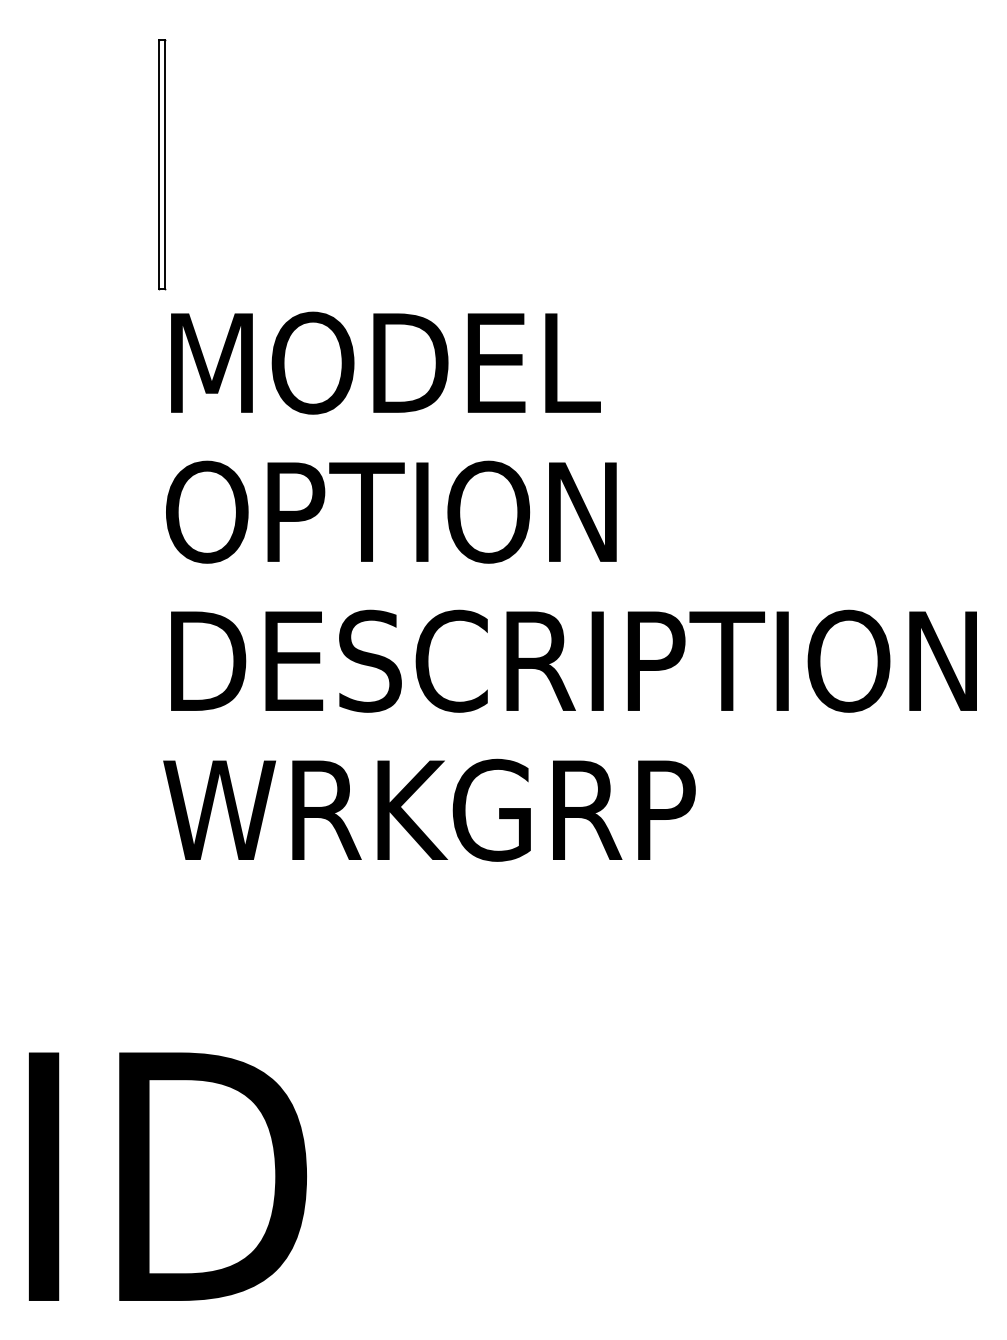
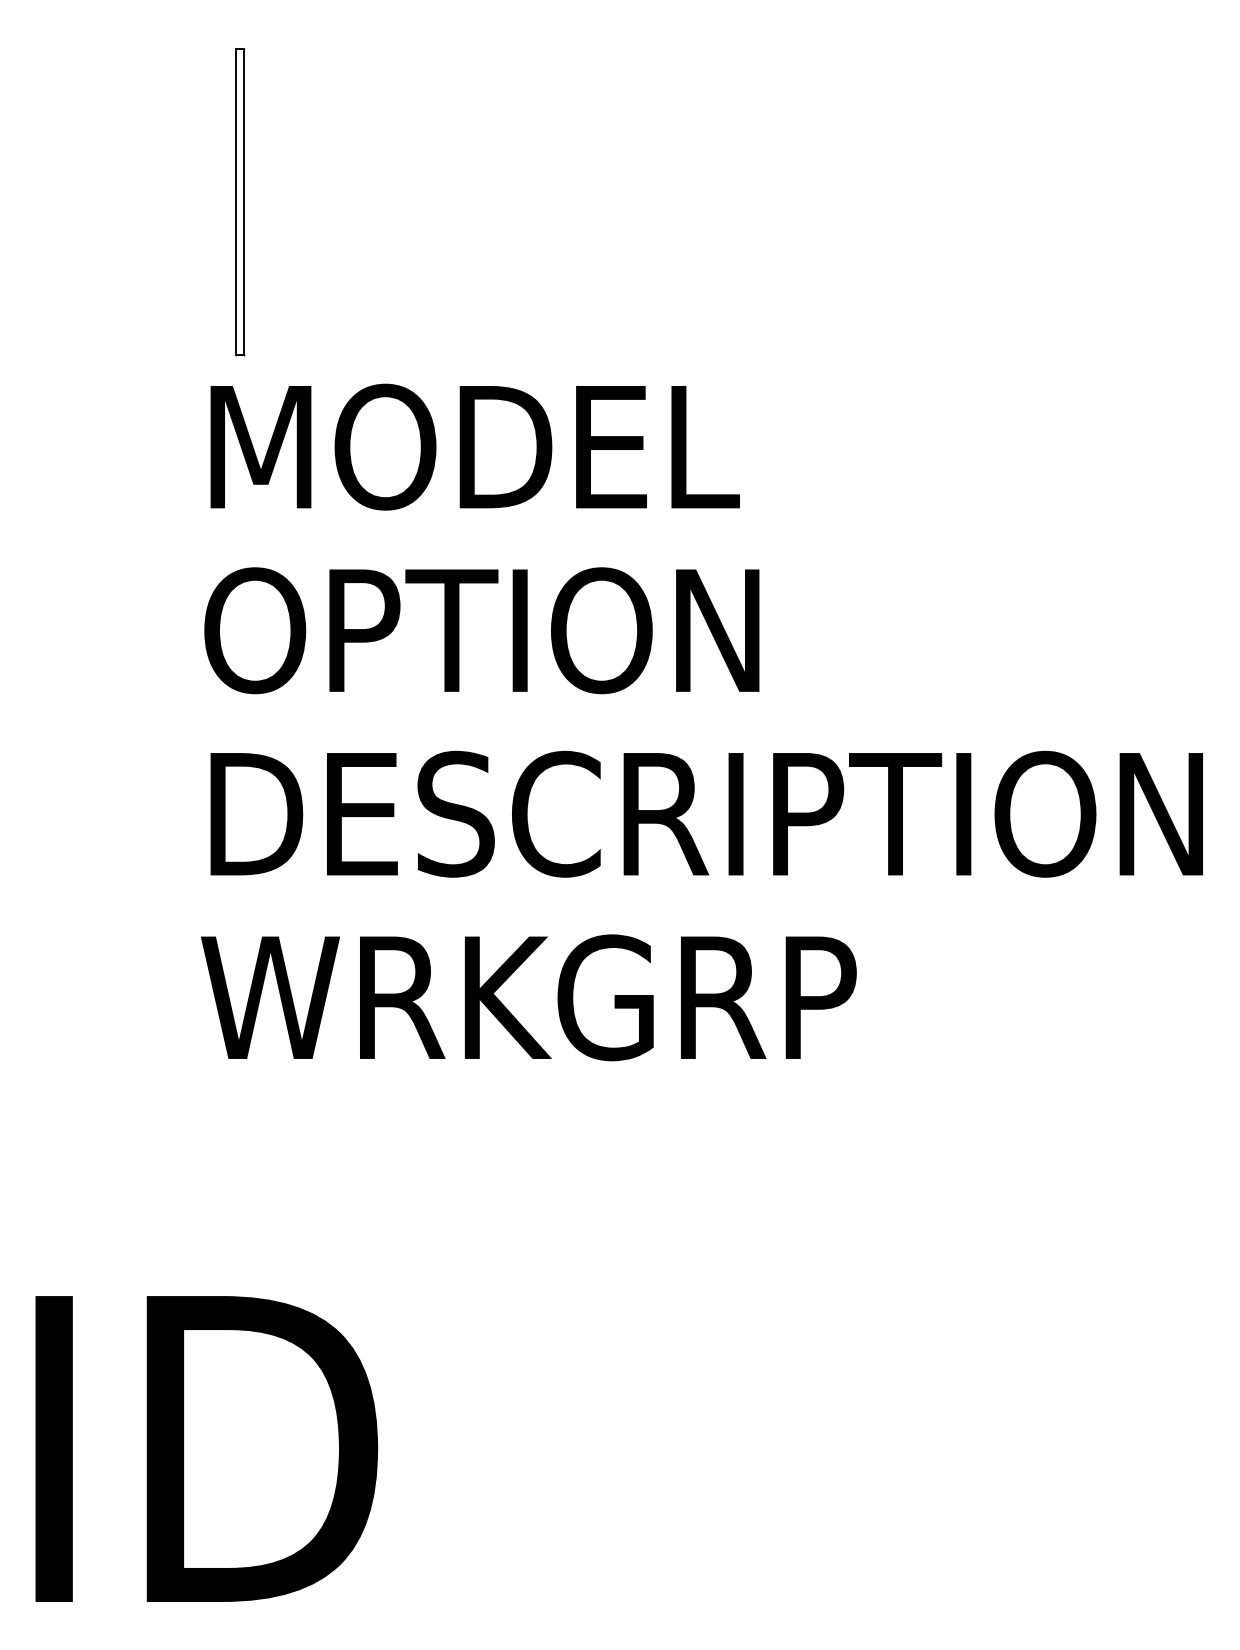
part: (162, 164) -> (240, 202), moved

